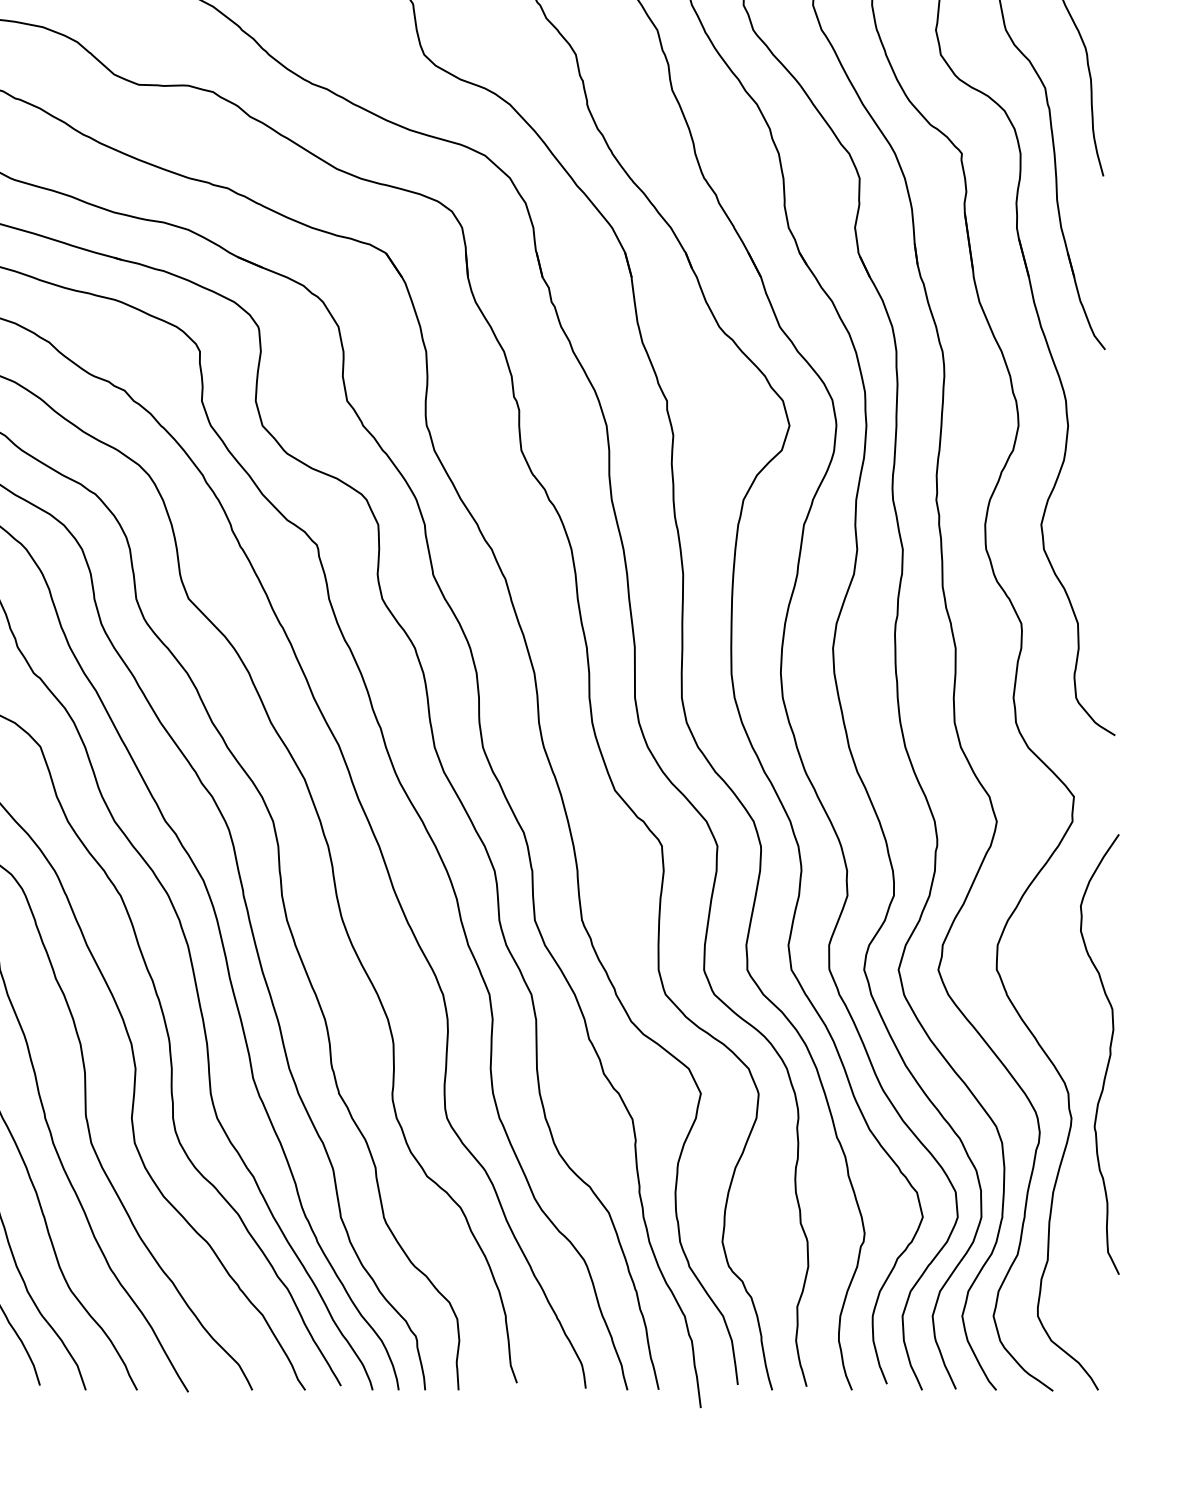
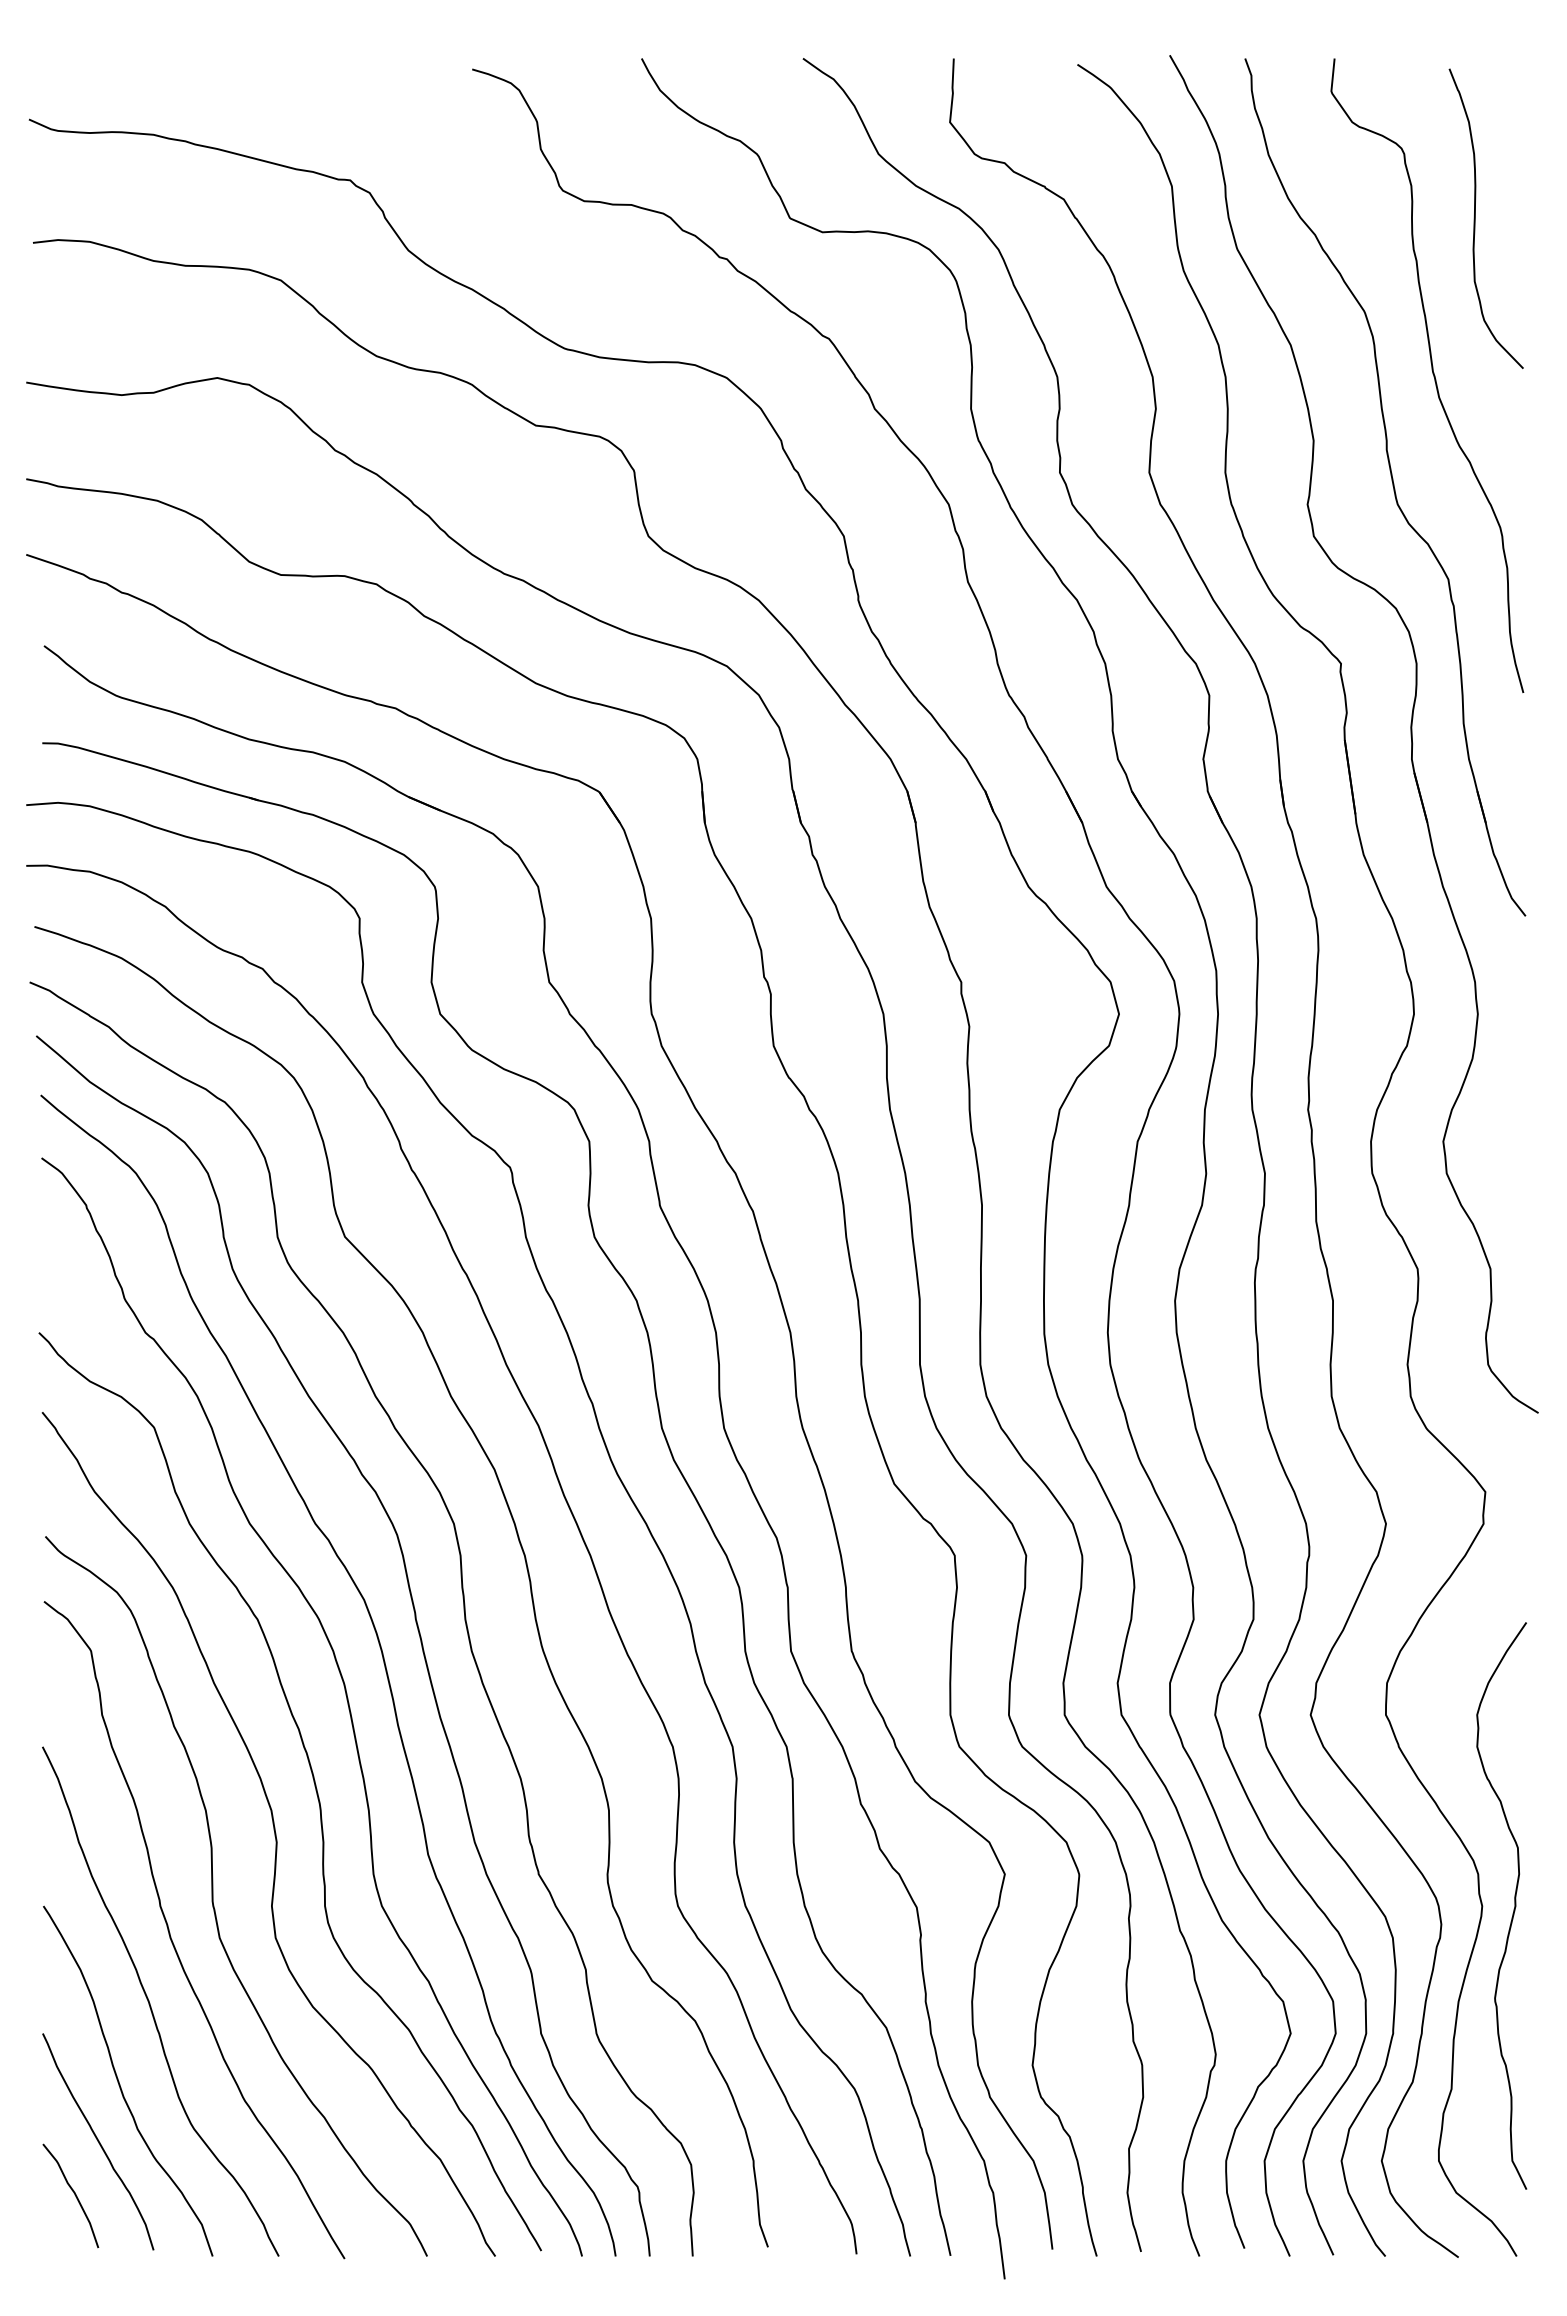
curve: (1109, 1057) -> (1513, 1909), moved

